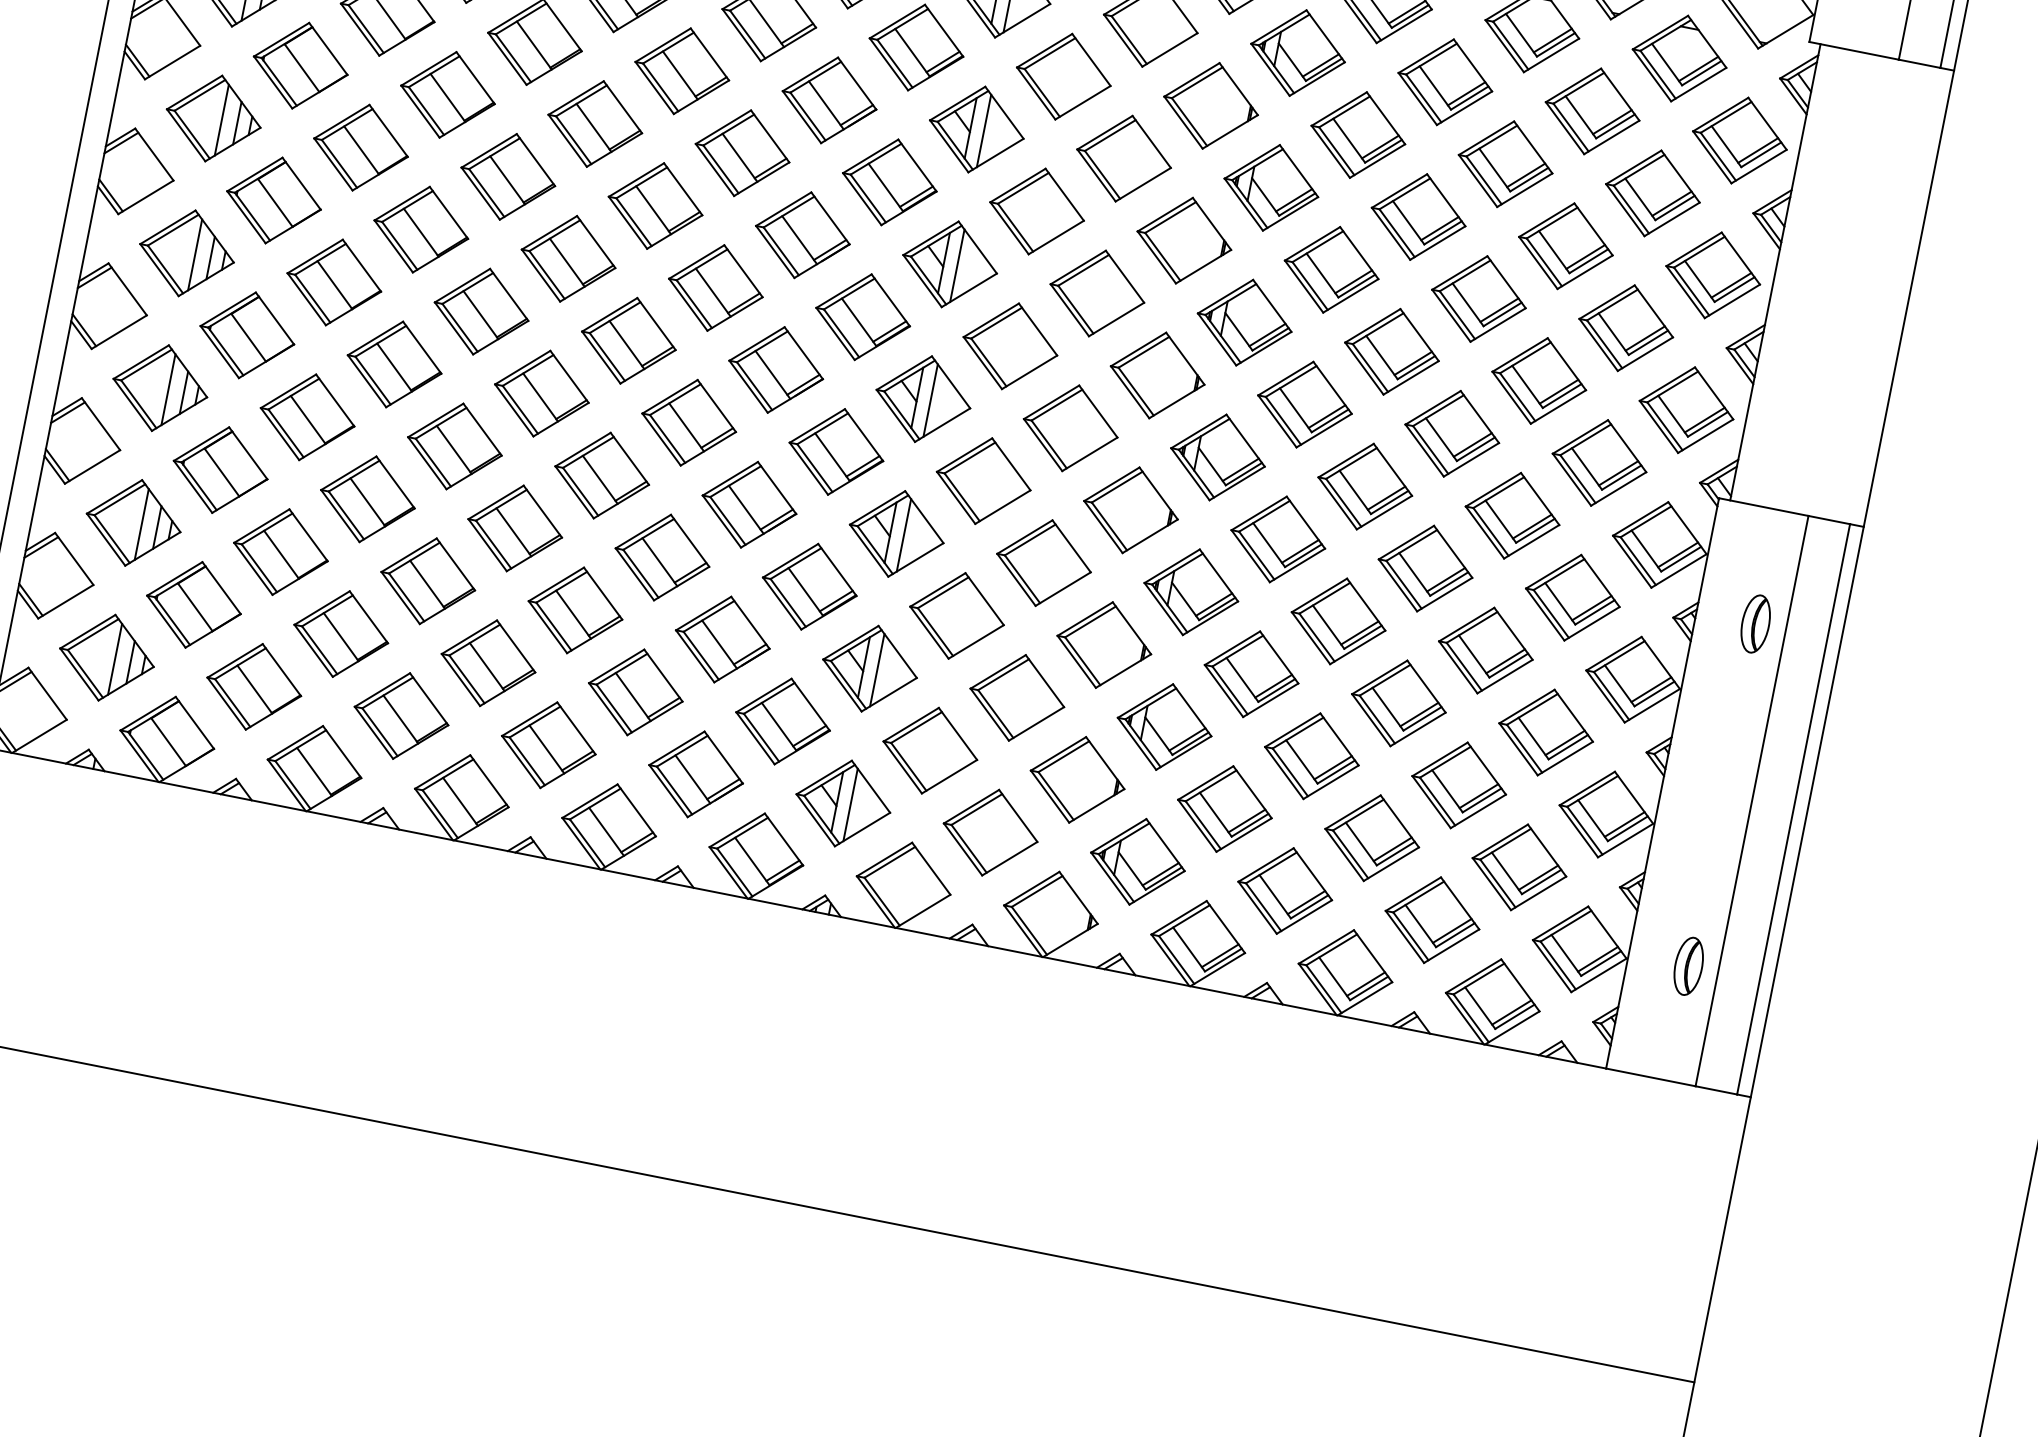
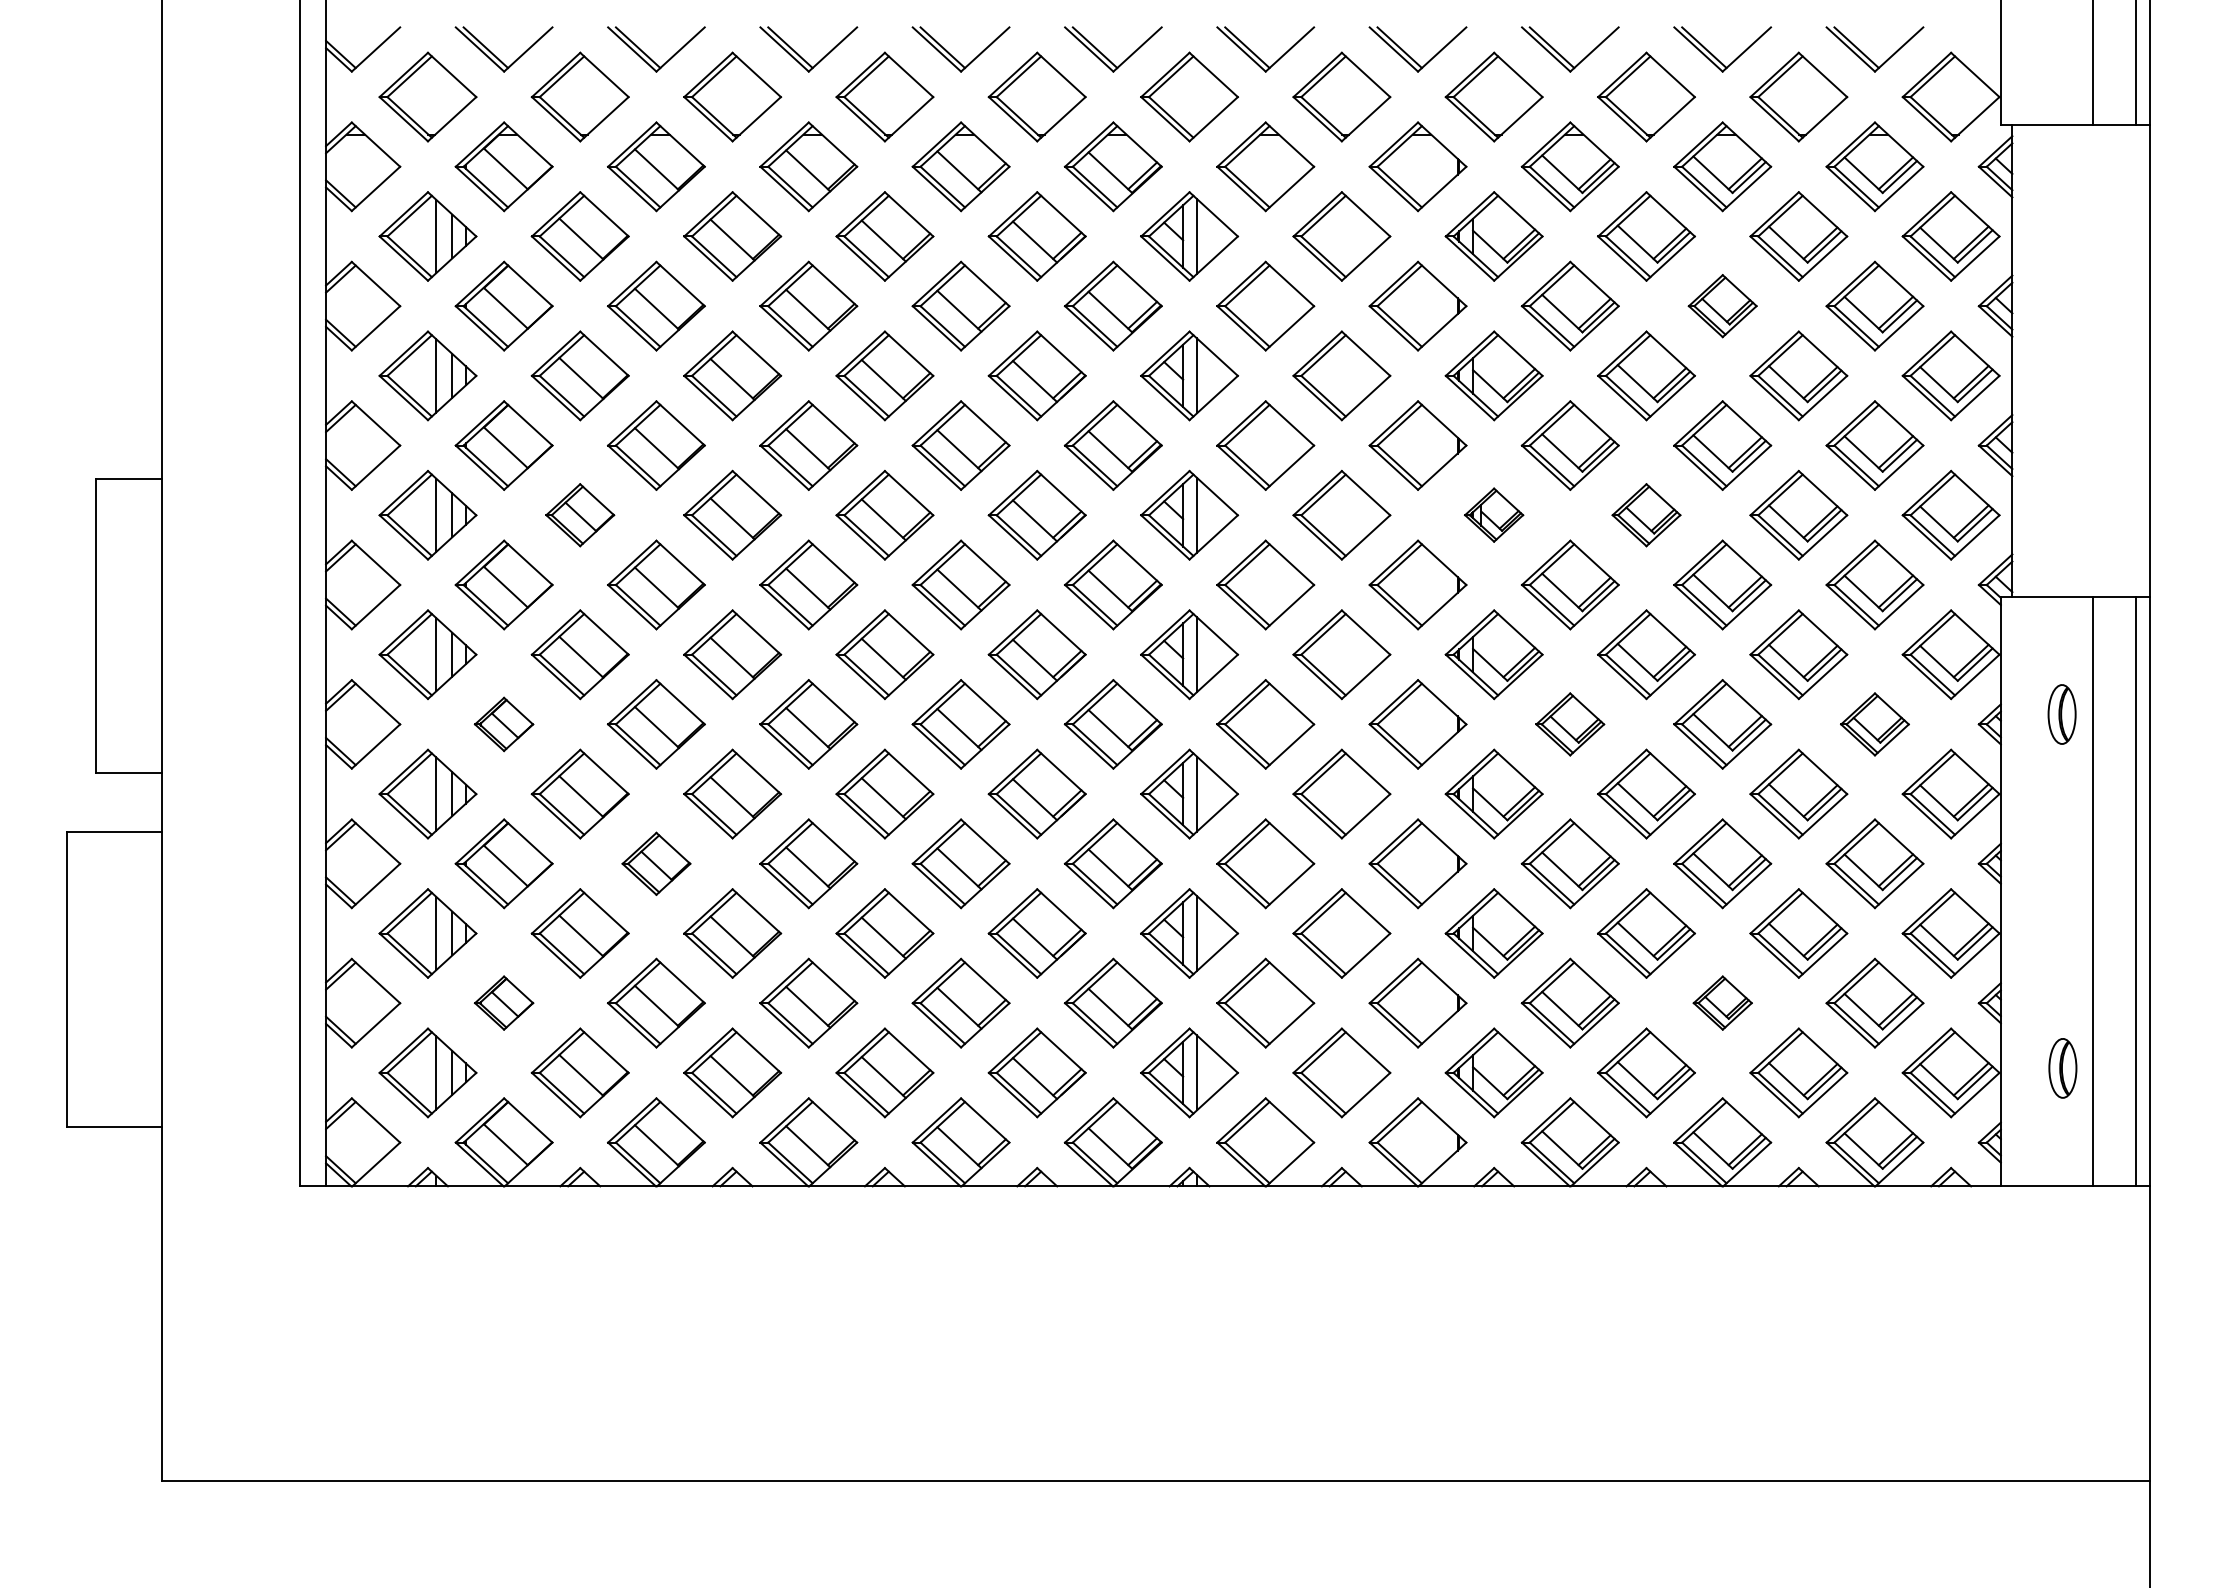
part: (360, 146) -> (579, 514), size x0.7
part: (1505, 163) -> (1722, 305), size x0.7
part: (1244, 321) -> (1493, 514), size x0.6
part: (246, 335) -> (503, 724), size x0.6
part: (1392, 351) -> (1646, 514), size x0.7
part: (368, 498) -> (656, 863), size x0.7
part: (1277, 539) -> (1569, 724), size x0.7
part: (1572, 597) -> (1874, 724), size x0.7
part: (193, 604) -> (503, 1002), size x0.6
part: (1372, 837) -> (1722, 1002), size x0.6

